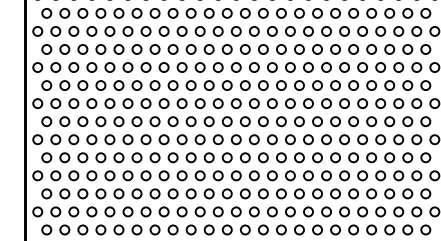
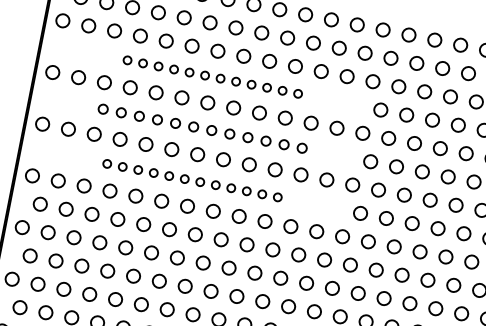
part: (145, 49) -> (212, 76), size x0.6
part: (145, 85) -> (201, 128), size x0.7
part: (145, 121) -> (191, 180), size x0.6

